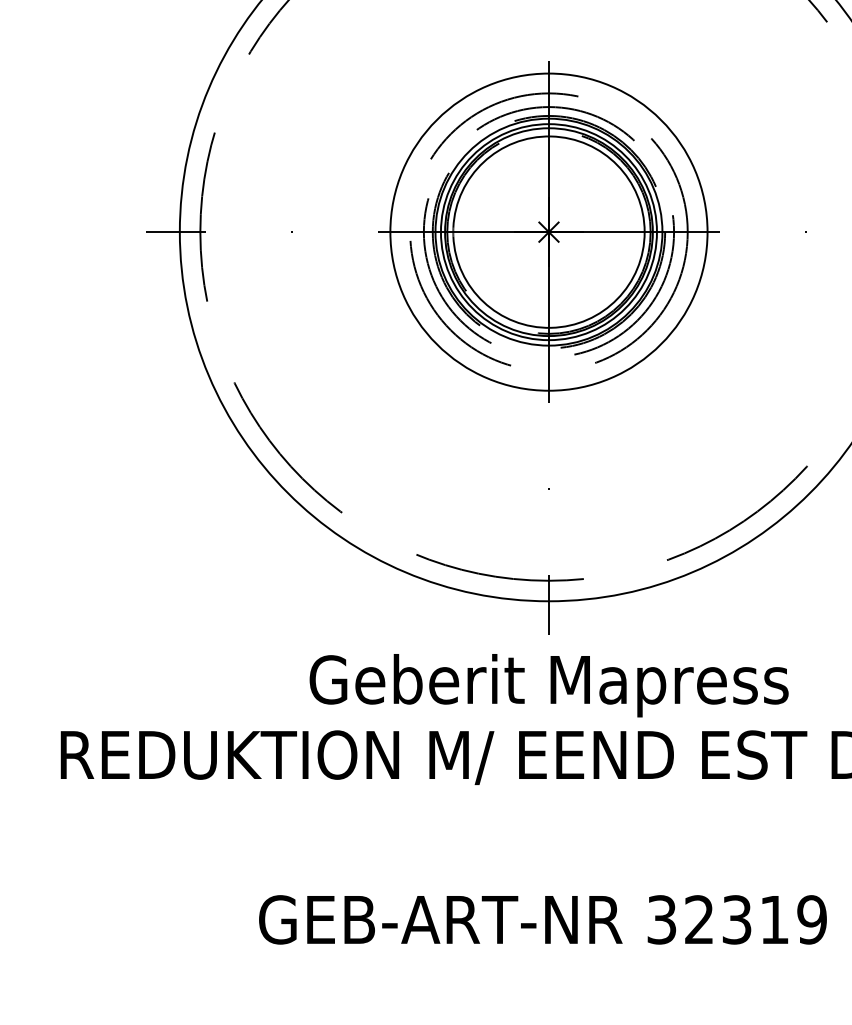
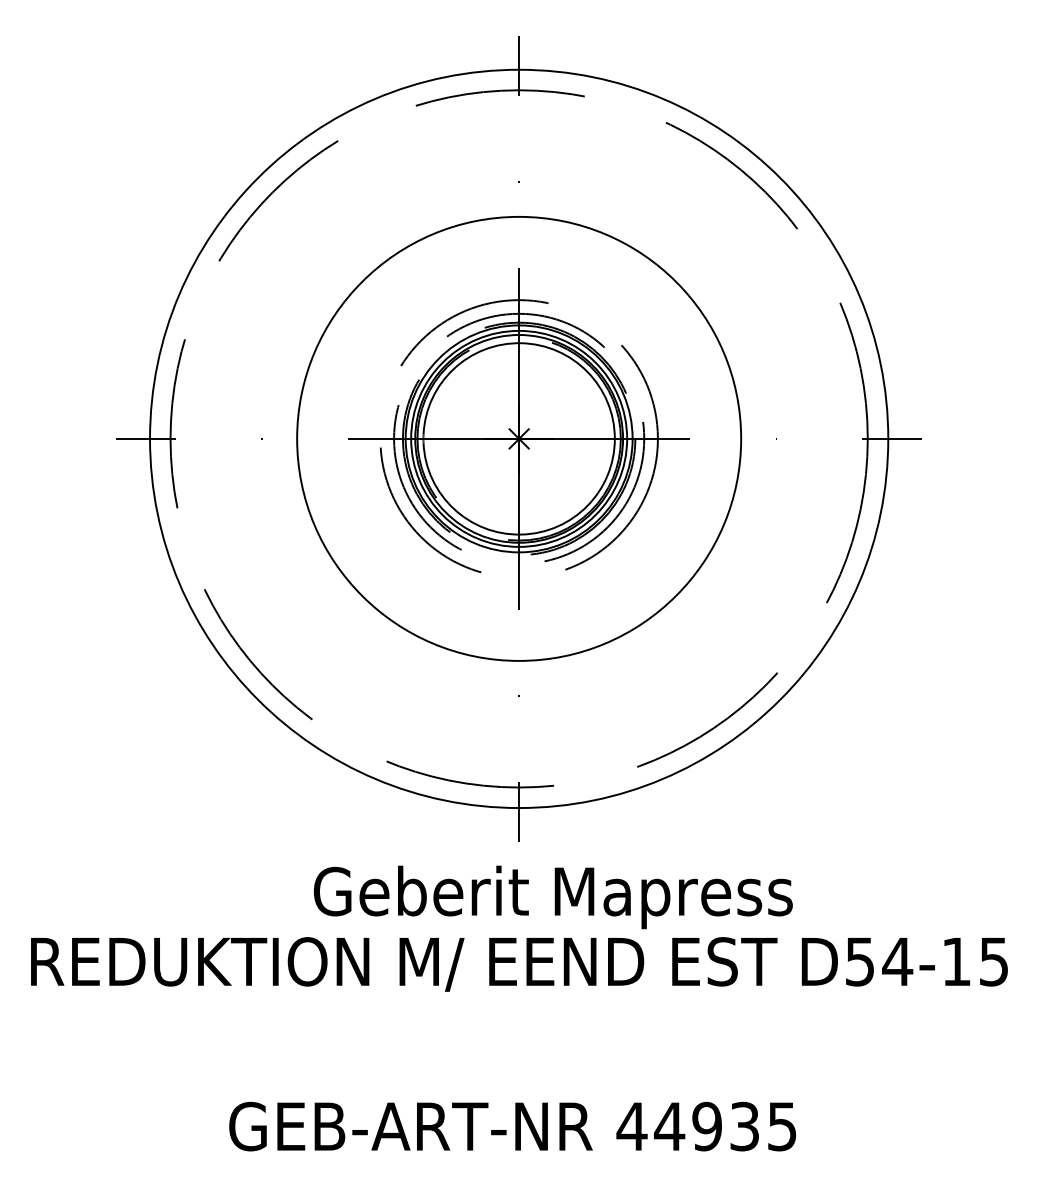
circle: (548, 231) -> (518, 438), size x1.4
text: (548, 685) -> (552, 897), moved
text: (736, 919) -> (706, 1126), 32319 -> 44935

